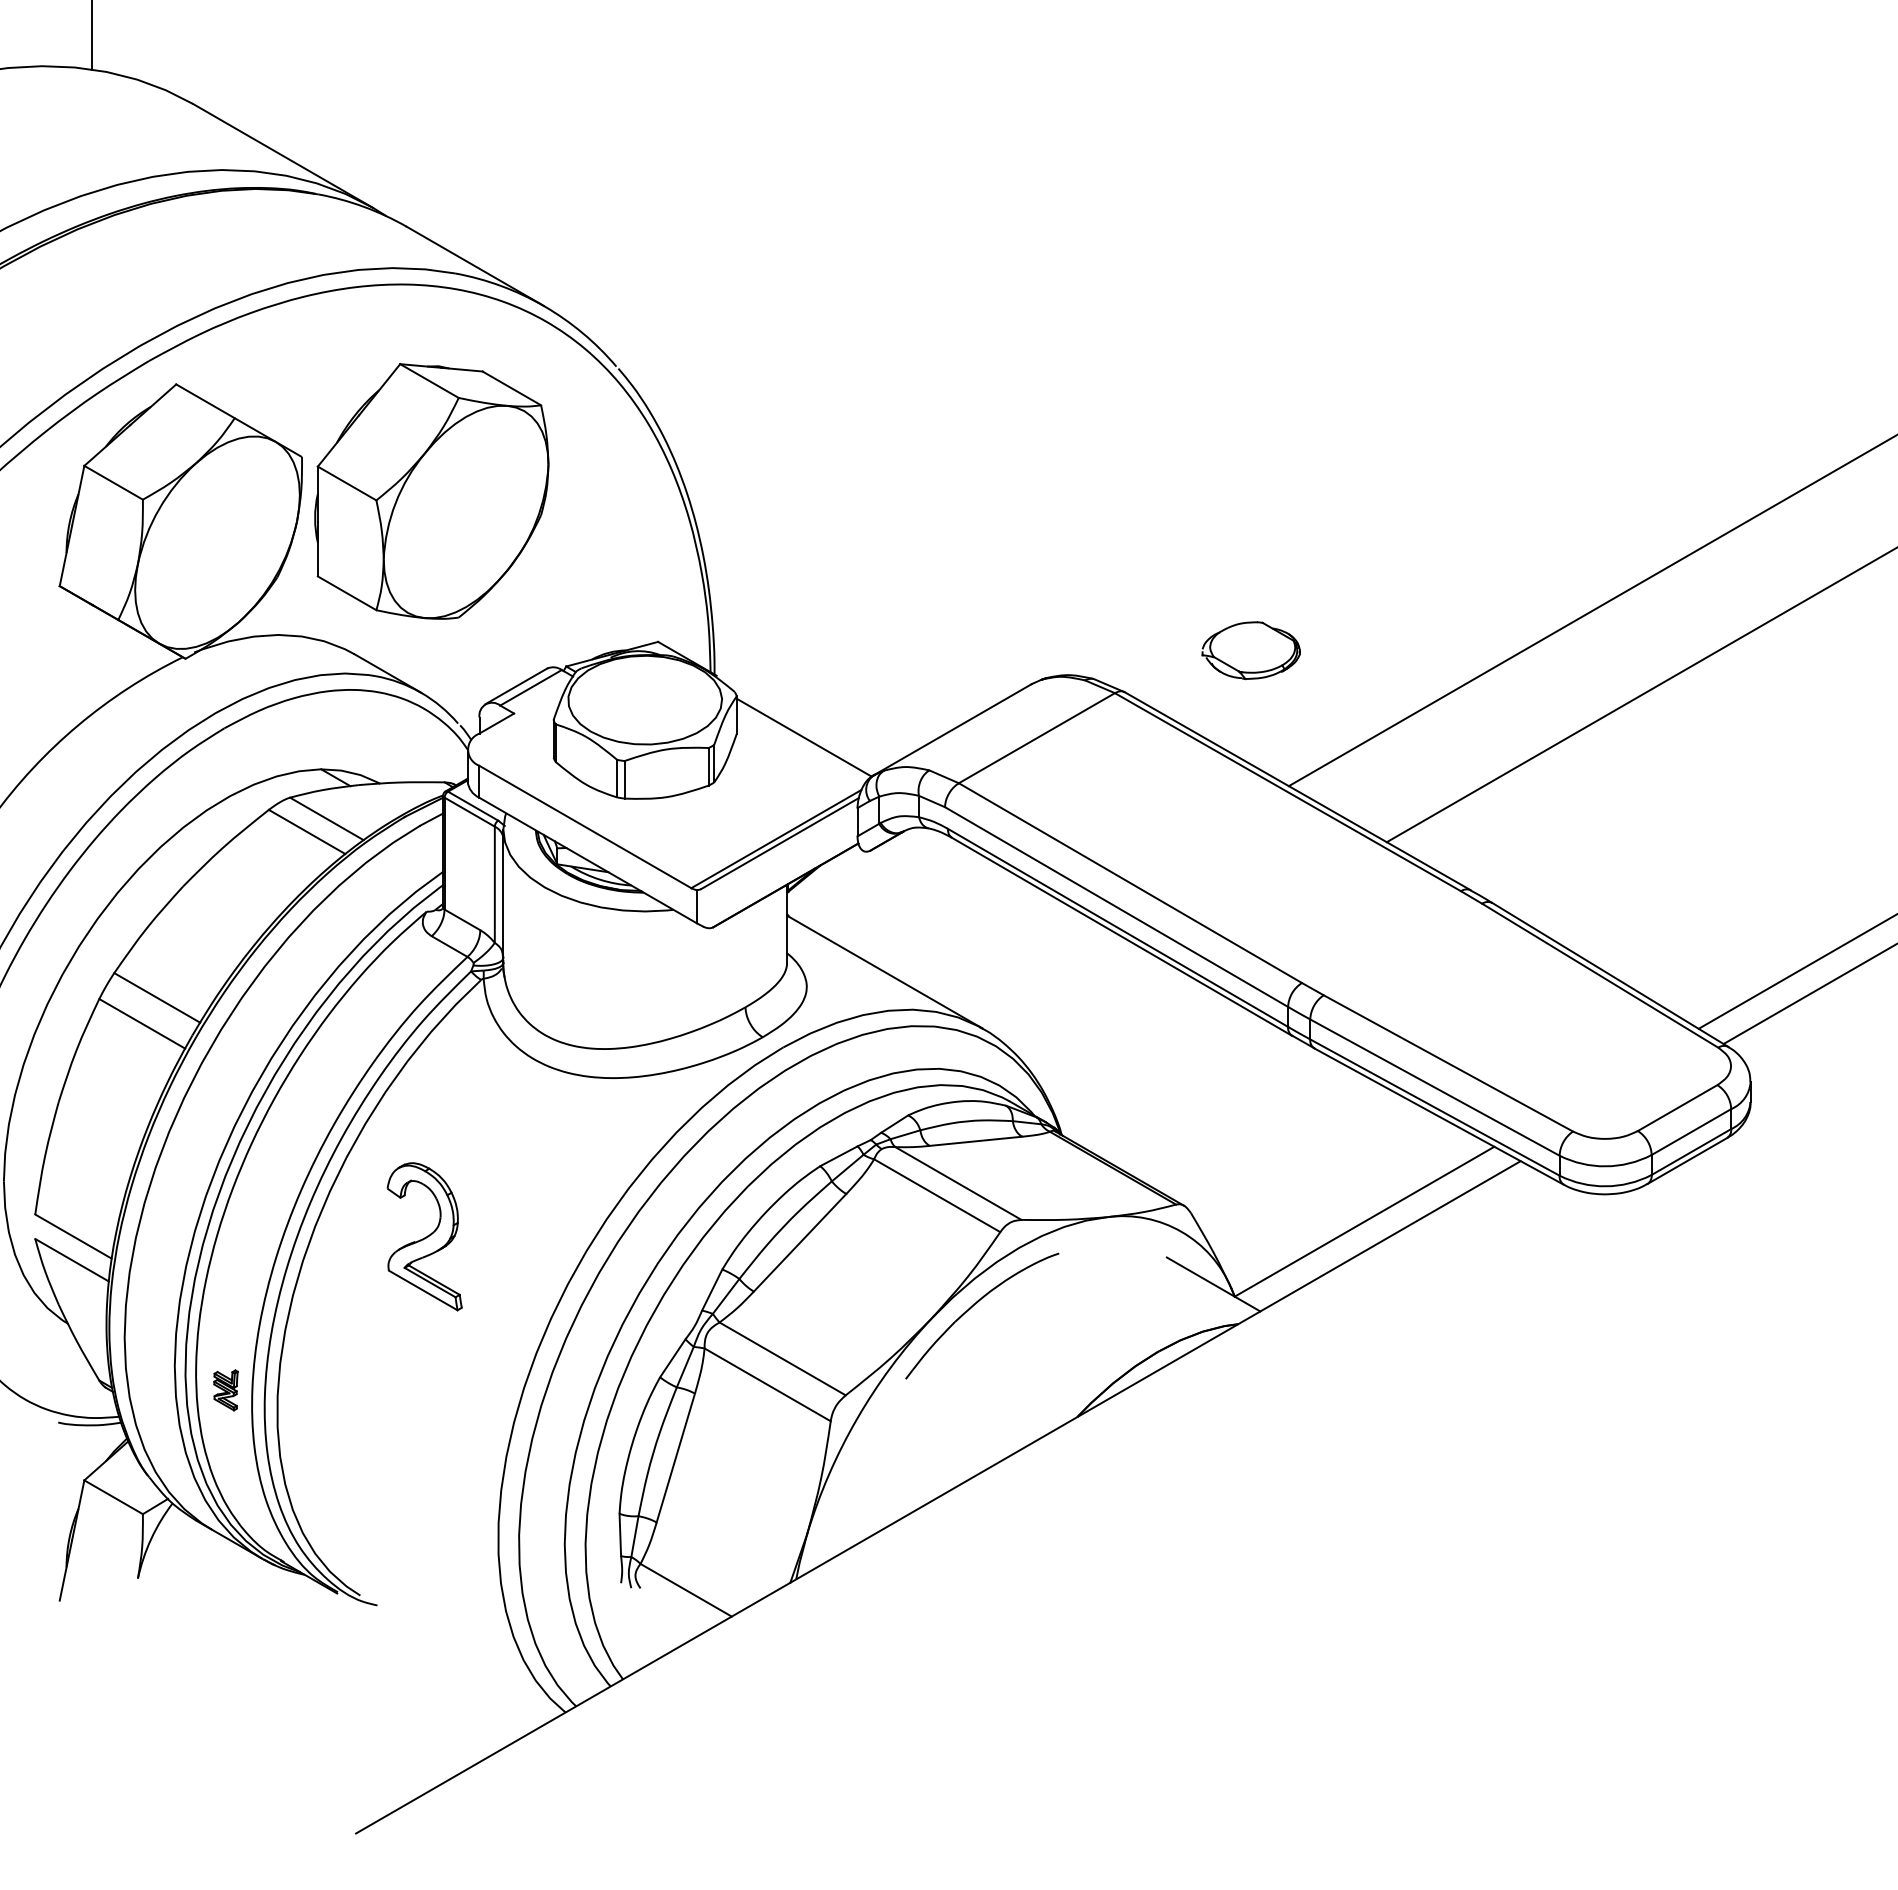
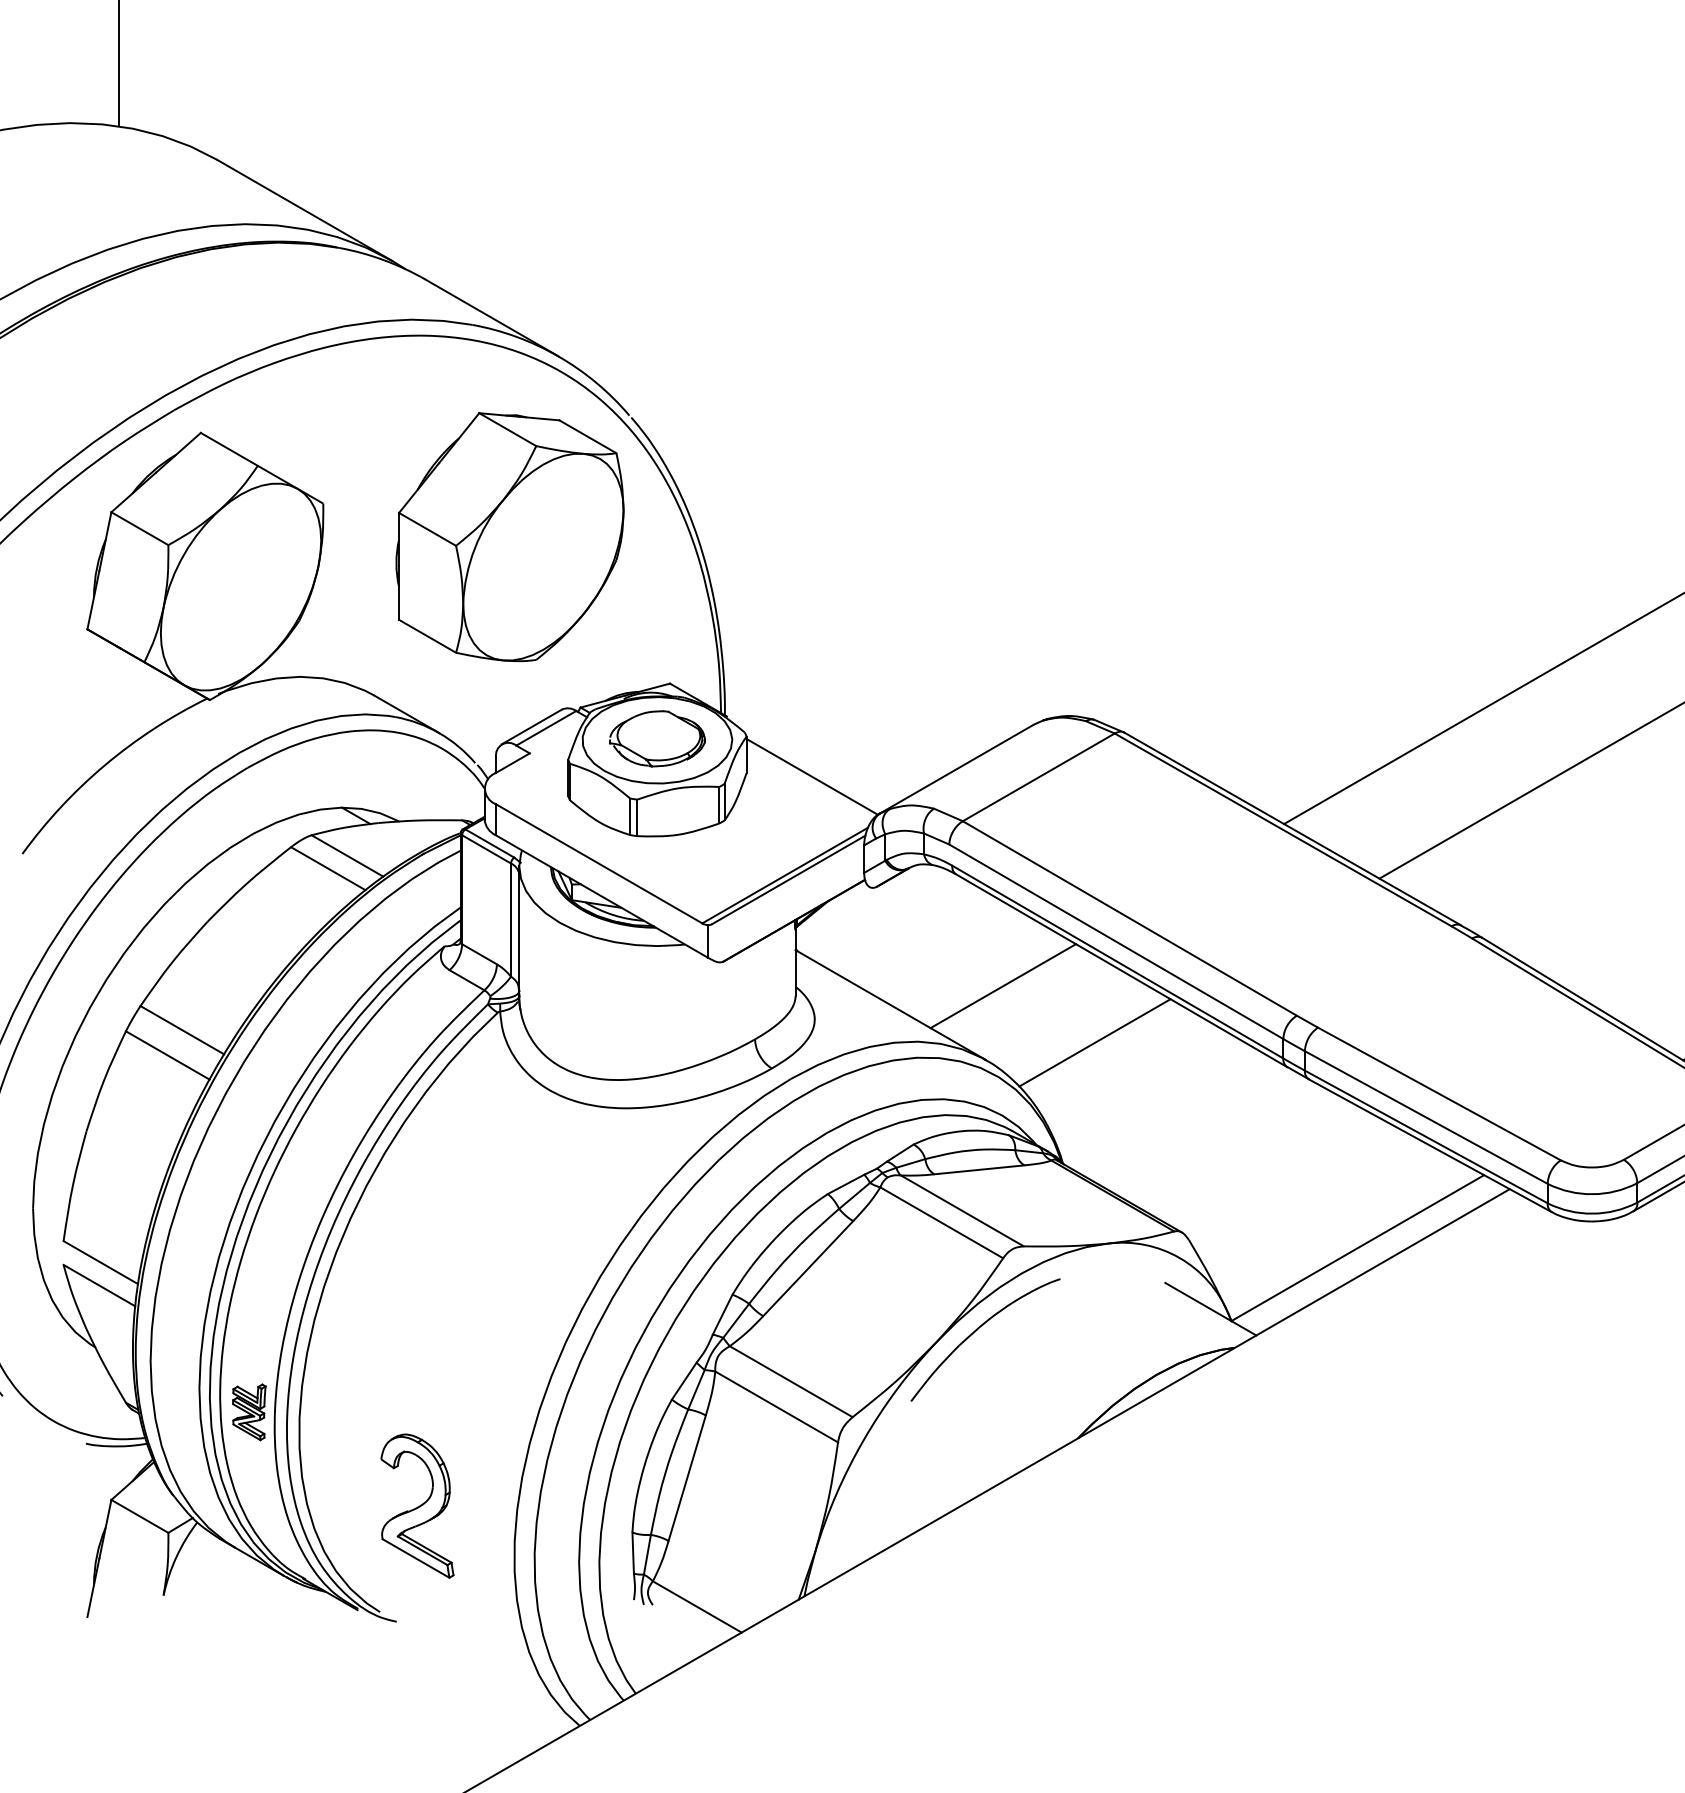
part: (431, 491) -> (509, 537), moved
part: (1250, 650) -> (656, 738), moved
line: (1000, 952) -> (1003, 986), added
line: (1094, 1010) -> (1094, 1042), added
part: (424, 1236) -> (417, 1505), moved
part: (225, 1390) -> (248, 1412), size x1.43

